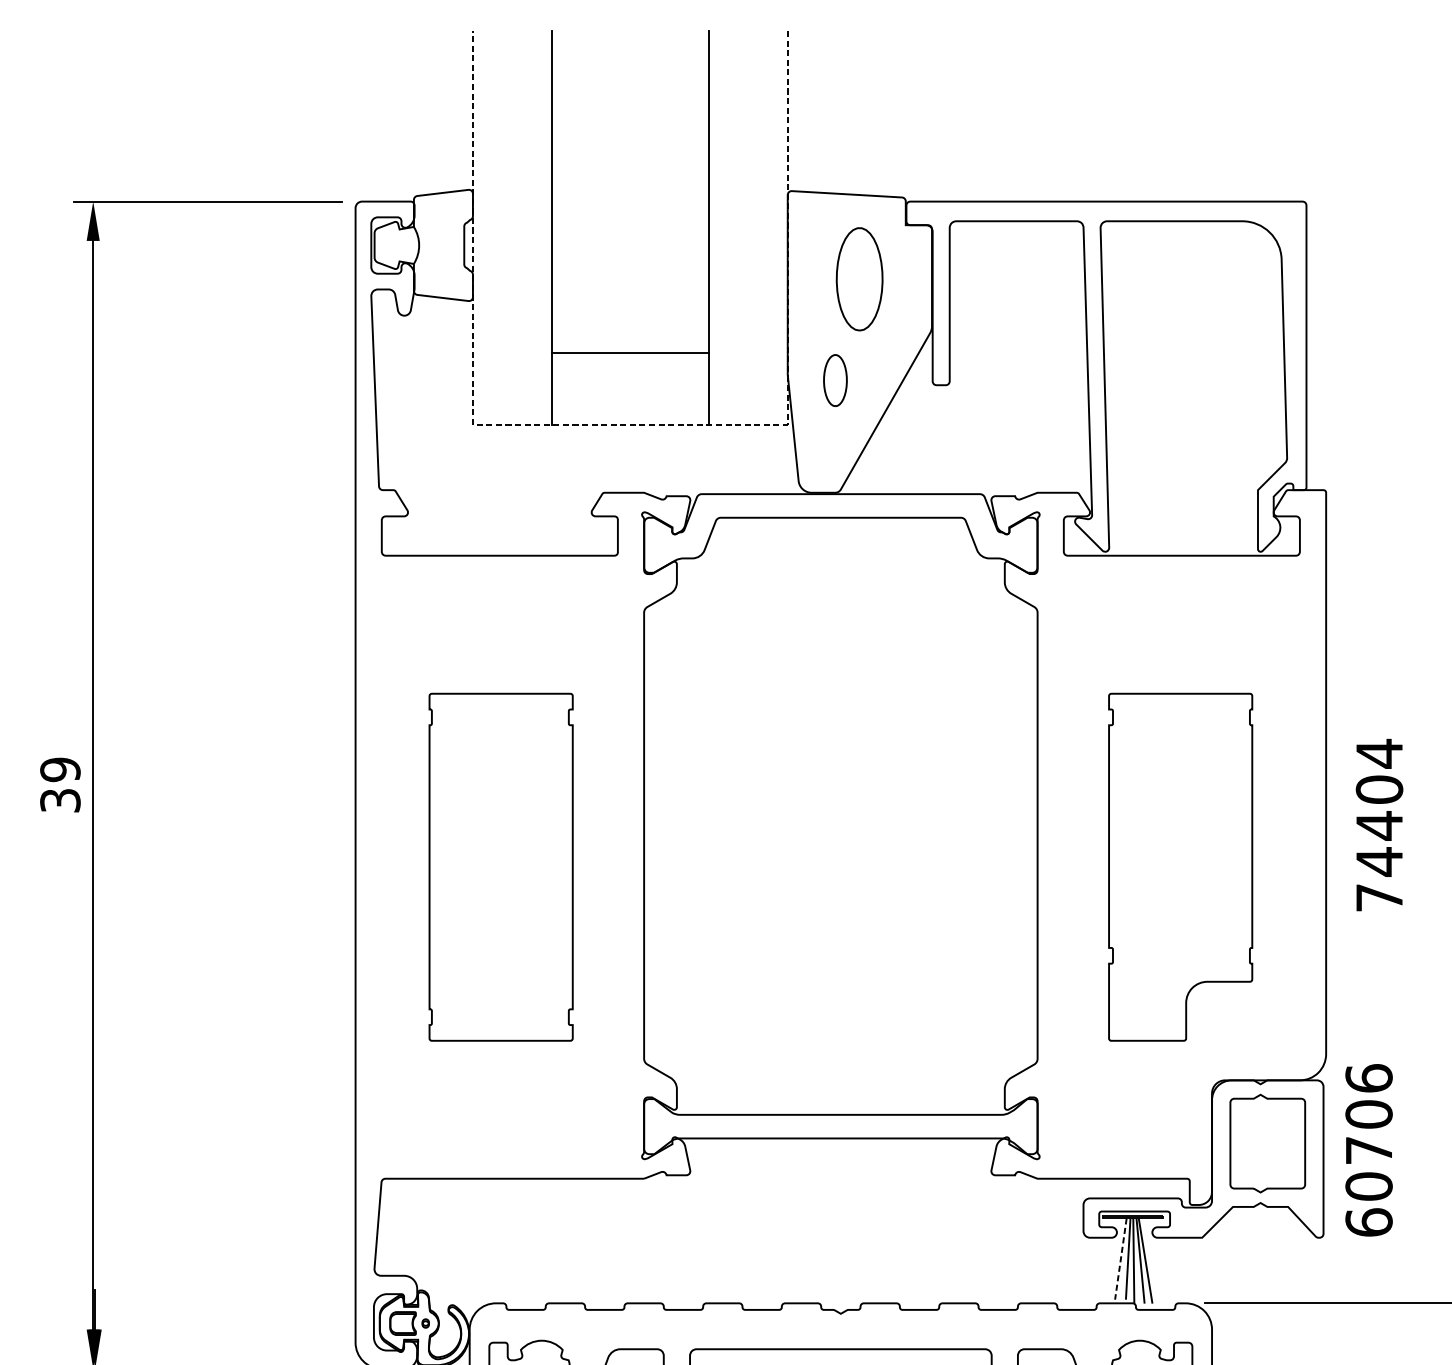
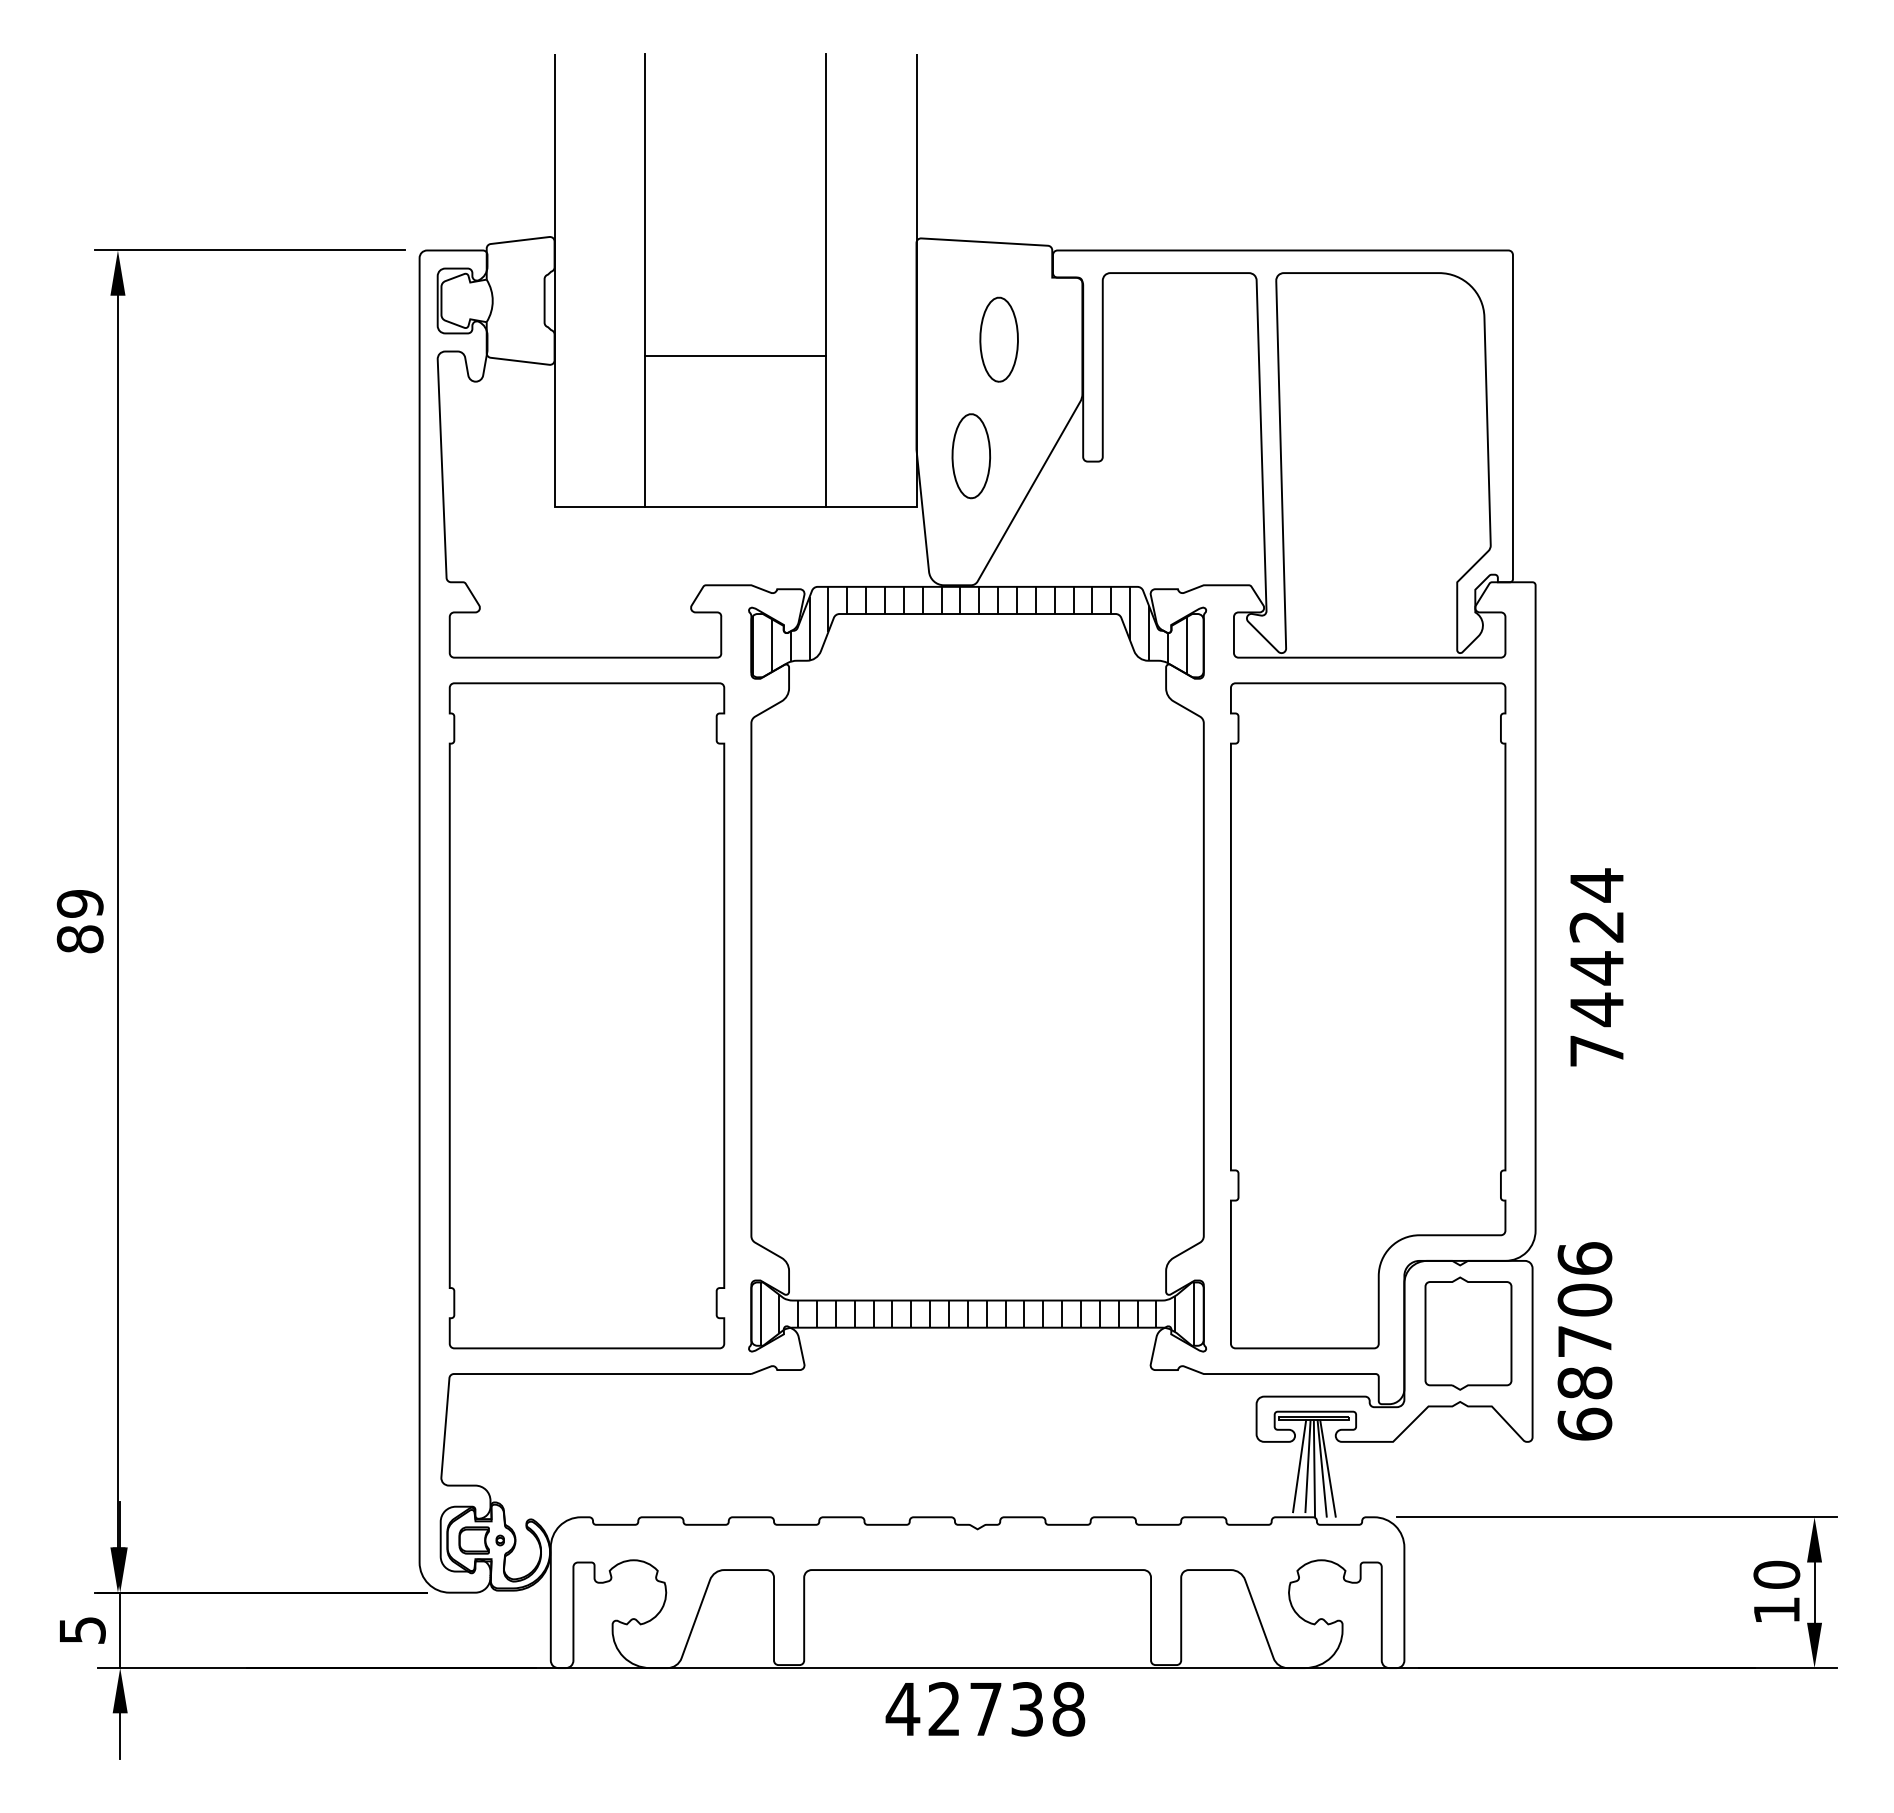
part: (859, 279) -> (998, 339), size x0.71
line: (630, 353) -> (735, 356), moved
part: (835, 380) -> (971, 456), size x1.43
line: (630, 424) -> (735, 506), dashed -> solid
hatch: (833, 532) -> (969, 630), added
text: (1379, 789) -> (1596, 926), 74404 -> 74424
text: (59, 800) -> (79, 939), 39 -> 89
part: (500, 866) -> (586, 1015), size x1.67
part: (1180, 866) -> (1368, 1015), size x1.67
hatch: (840, 1126) -> (977, 1313), added
text: (1368, 1186) -> (1584, 1382), 60706 -> 68706
line: (1120, 1259) -> (1299, 1466), dashed -> solid

